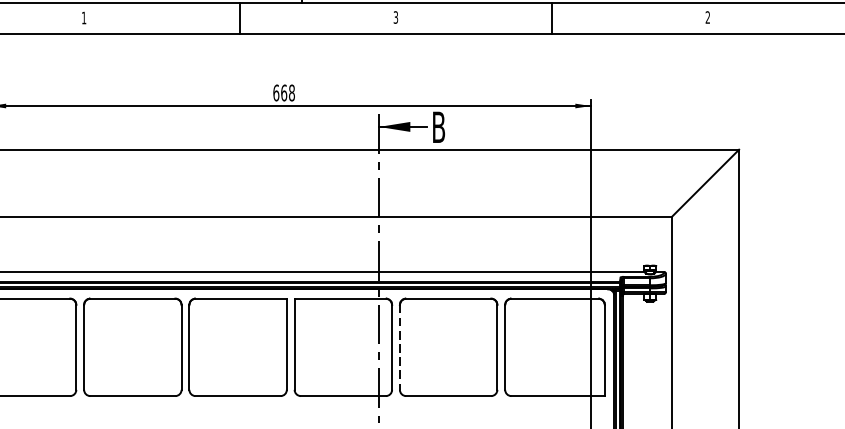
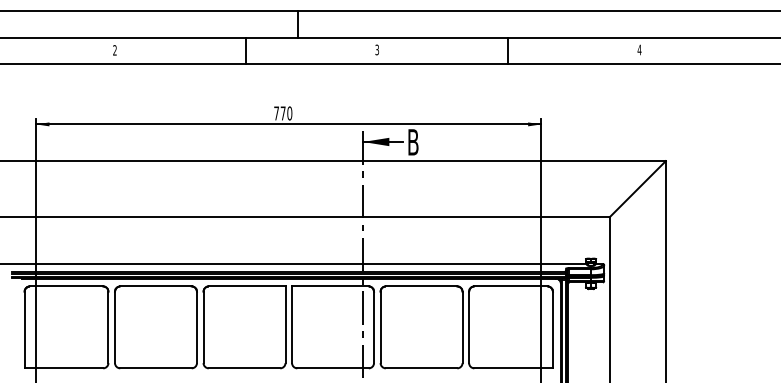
text: (707, 16) -> (639, 49), 2 -> 4
text: (83, 18) -> (114, 50), 1 -> 2
text: (284, 93) -> (283, 113), 668 -> 770
line: (399, 347) -> (380, 327), dashed -> solid

